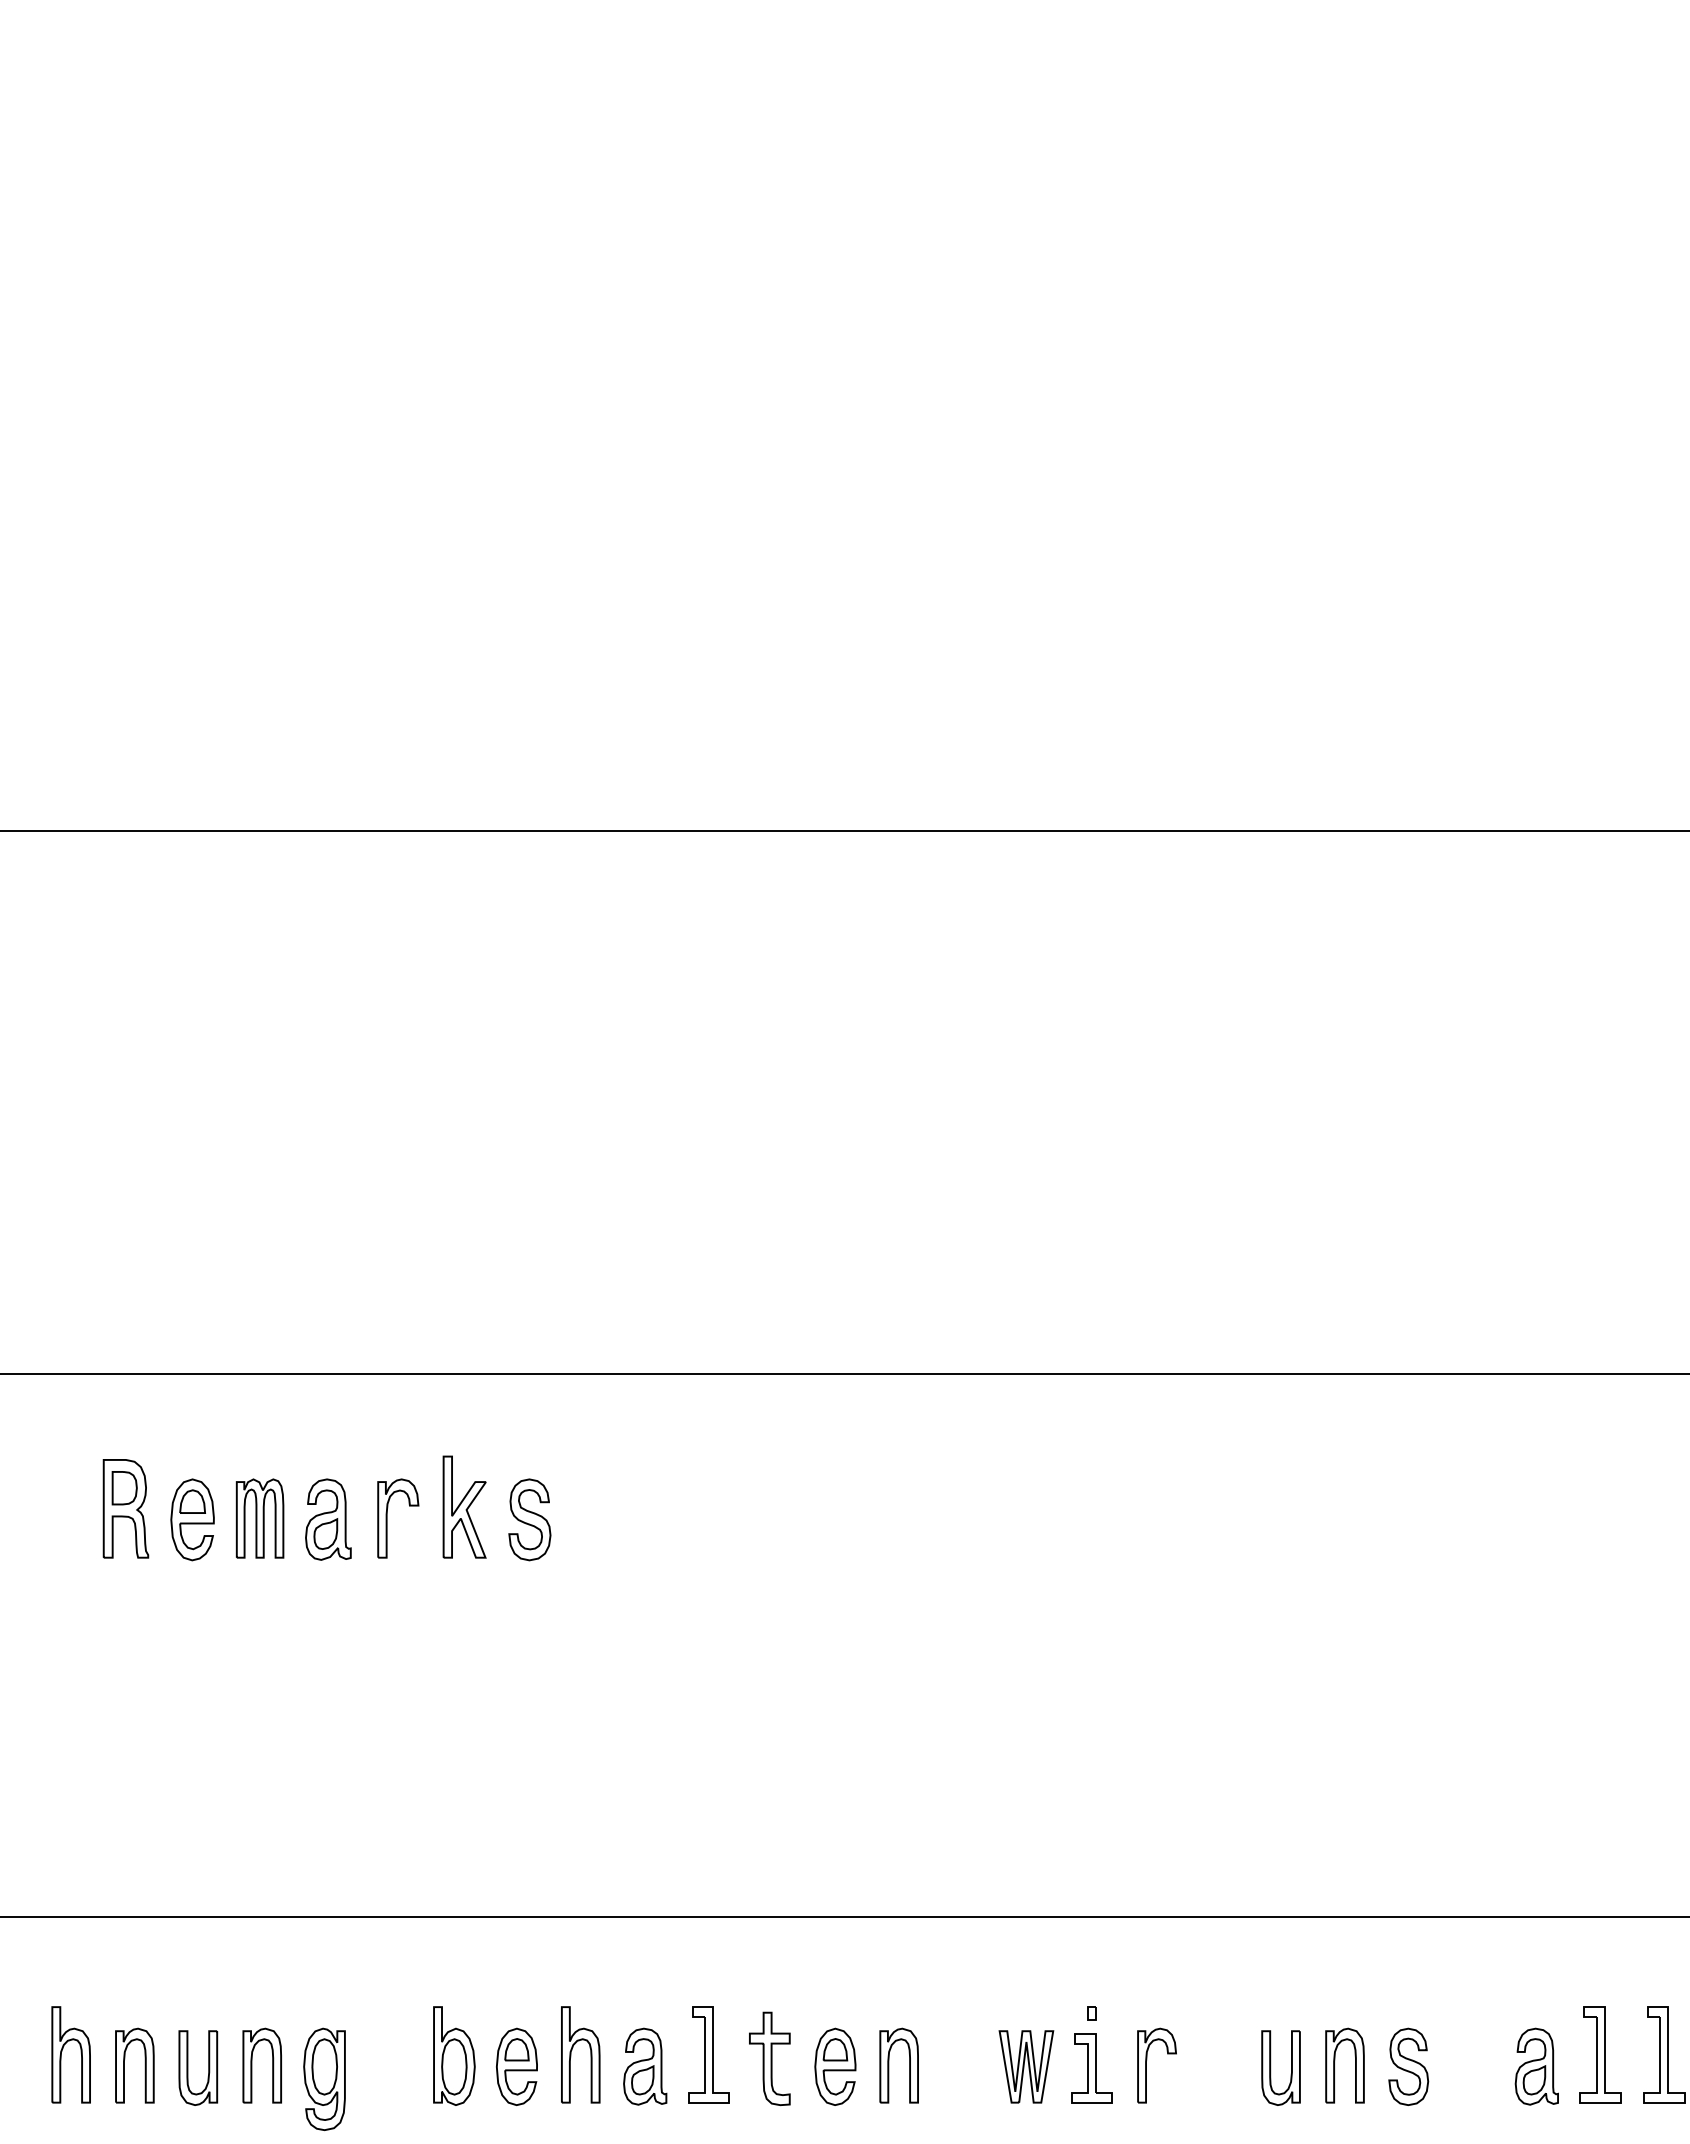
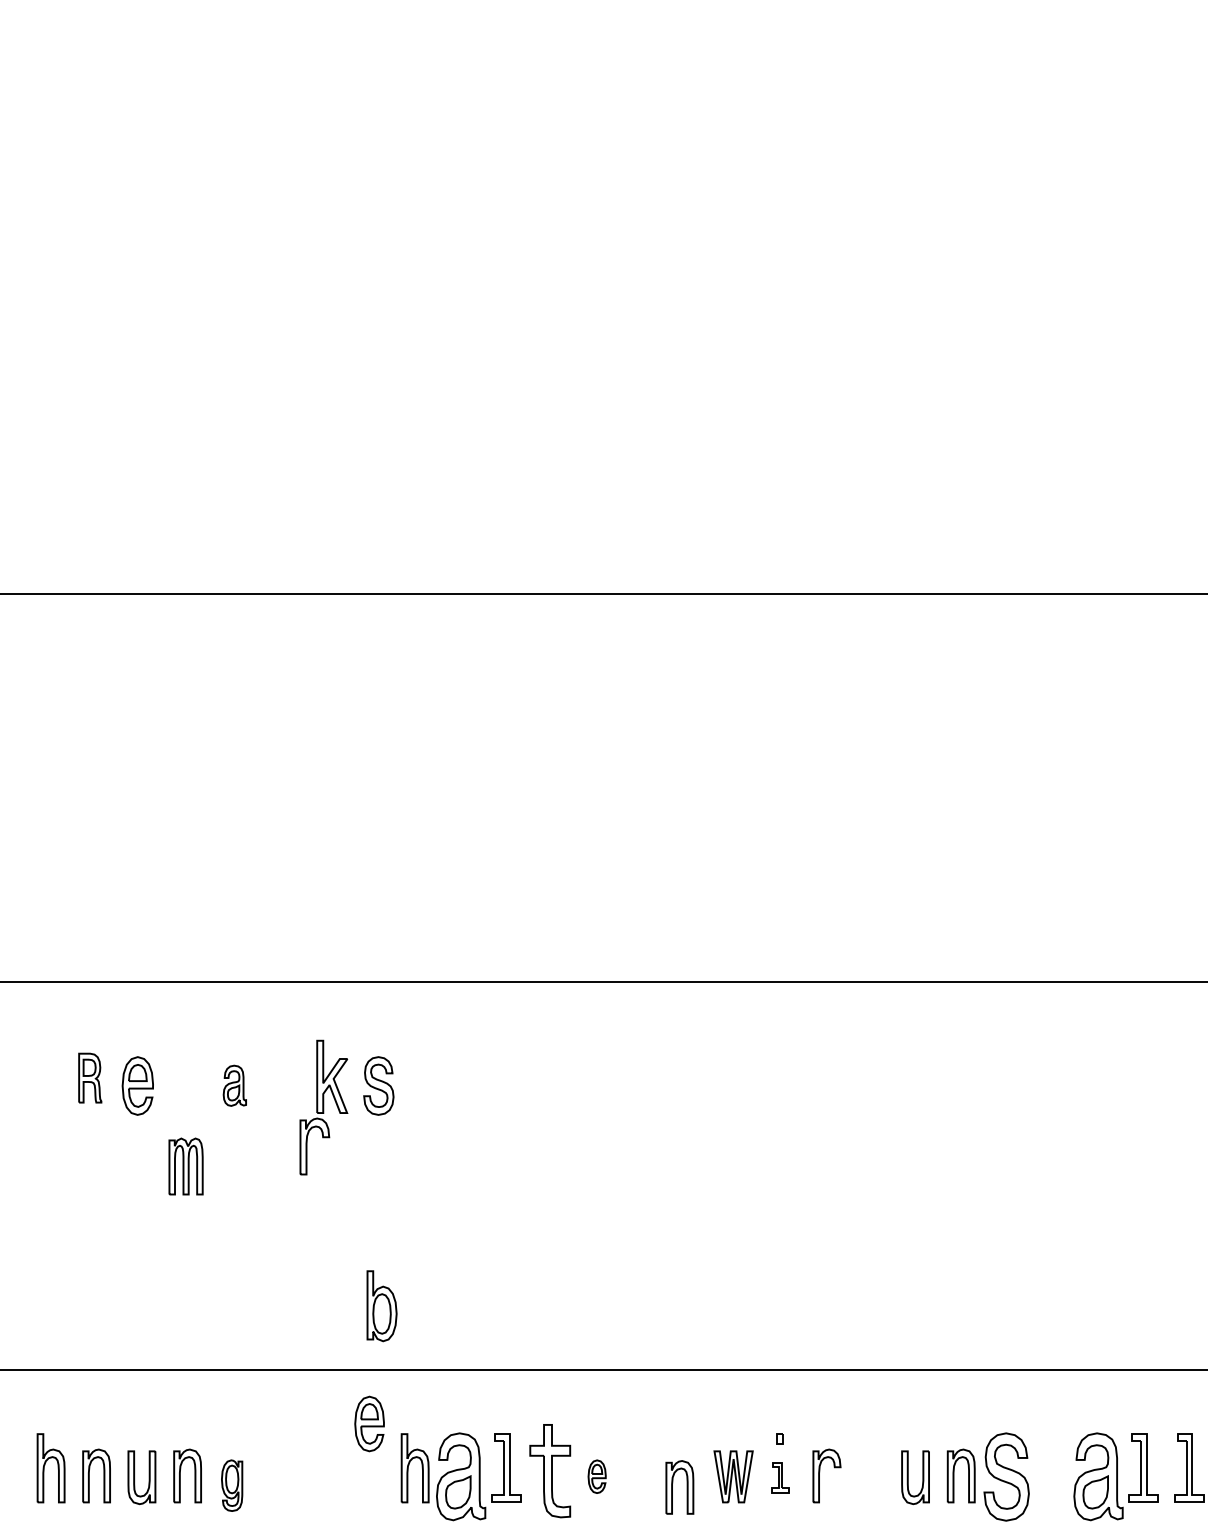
part: (125, 1508) -> (89, 1077), size x0.7
part: (259, 1518) -> (185, 1166), moved
part: (387, 1518) -> (307, 1146), moved
part: (328, 1519) -> (234, 1085), size x0.7
part: (454, 2055) -> (382, 1305), moved
part: (769, 2058) -> (550, 1470), size x1.4
part: (889, 2065) -> (672, 1487), moved
part: (516, 2066) -> (369, 1423), moved
part: (645, 2066) -> (461, 1476), size x1.6
part: (835, 2066) -> (597, 1476), size x0.6
part: (1408, 2066) -> (1006, 1476), size x1.6
part: (1536, 2066) -> (1098, 1476), size x1.6
part: (1091, 2068) -> (780, 1477), size x0.6
part: (324, 2078) -> (232, 1485), size x0.7

